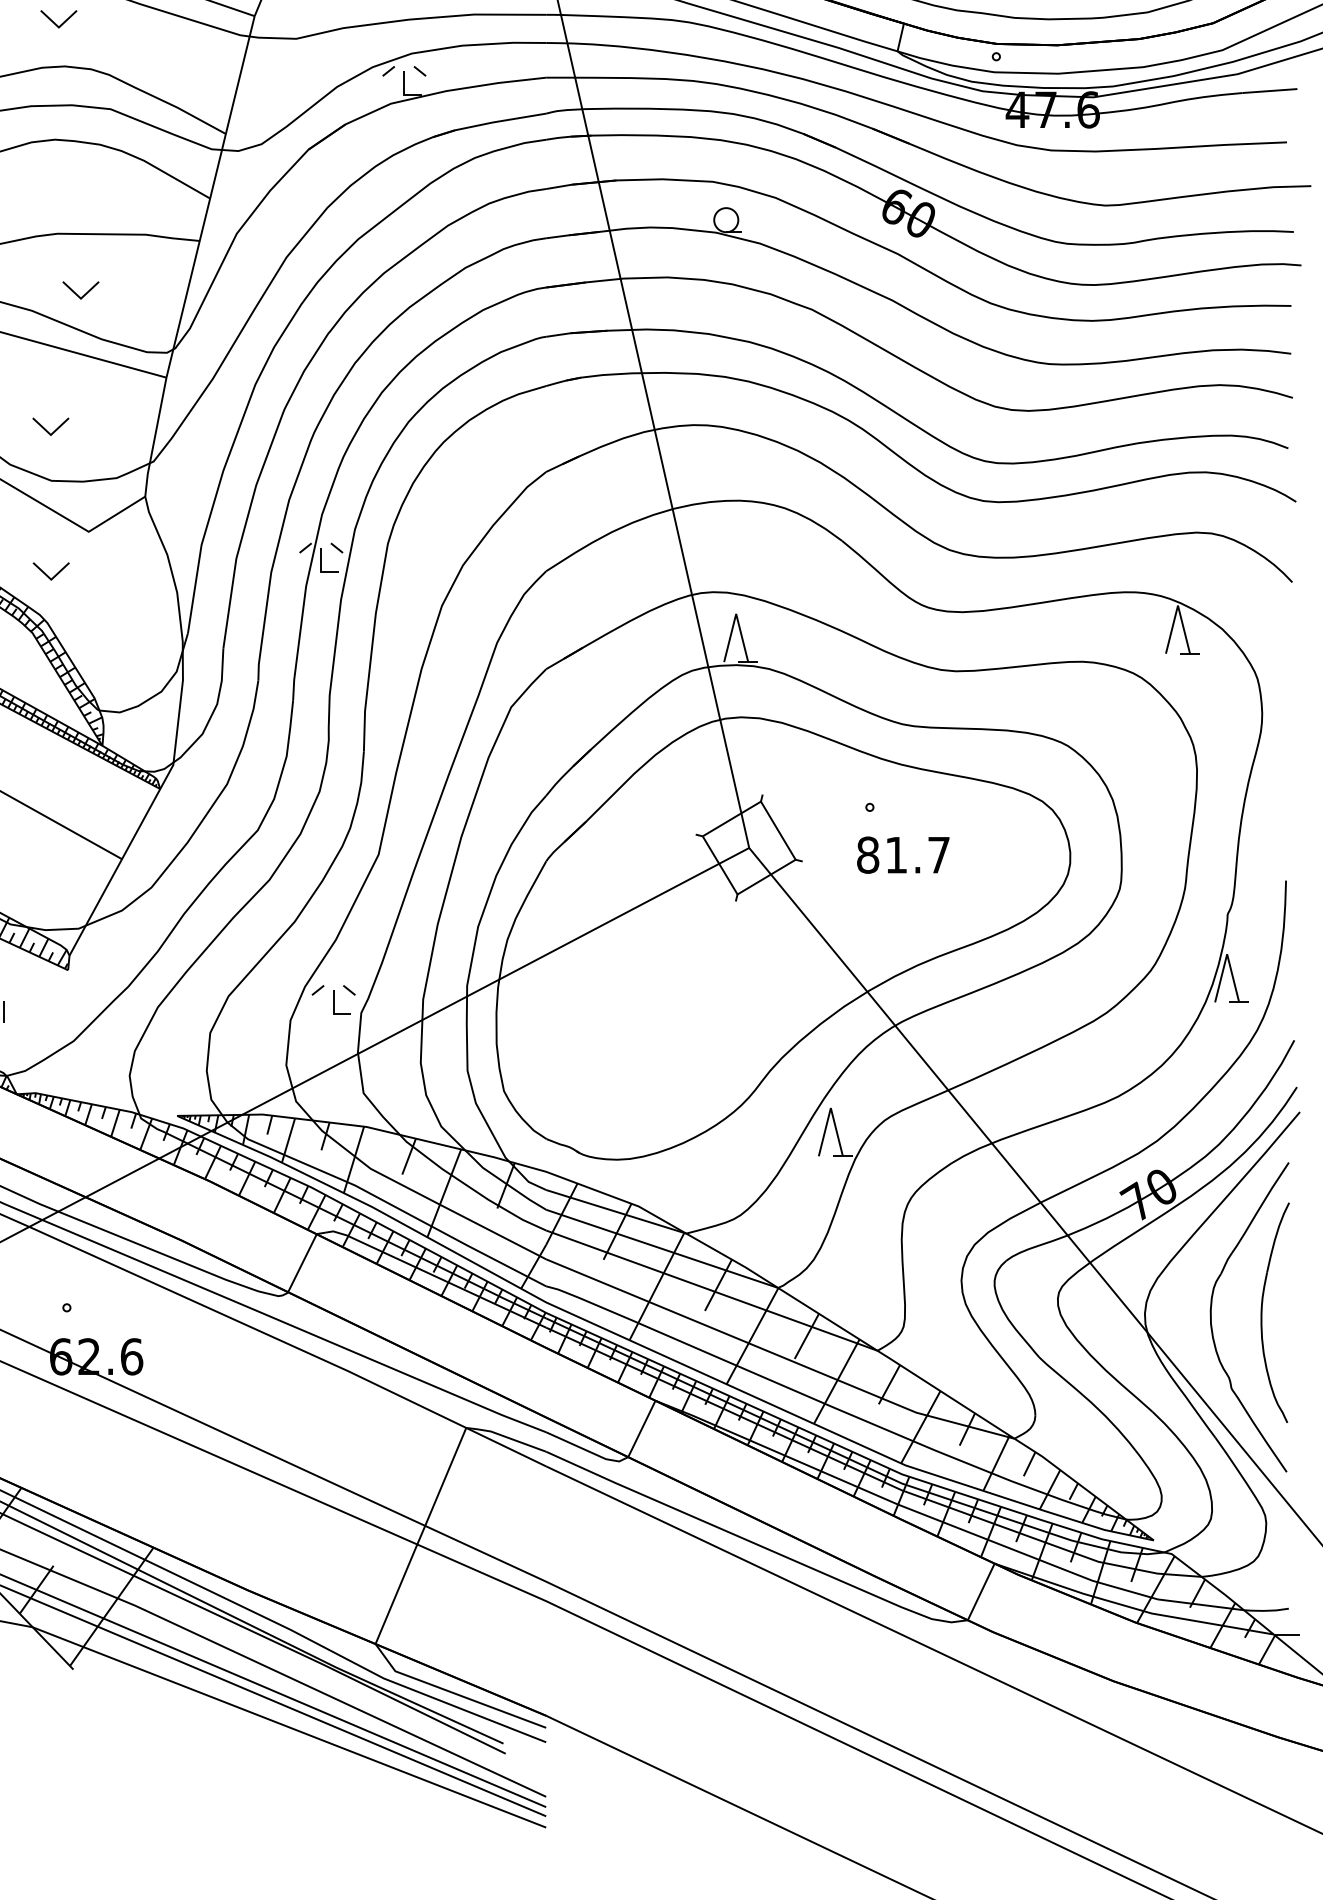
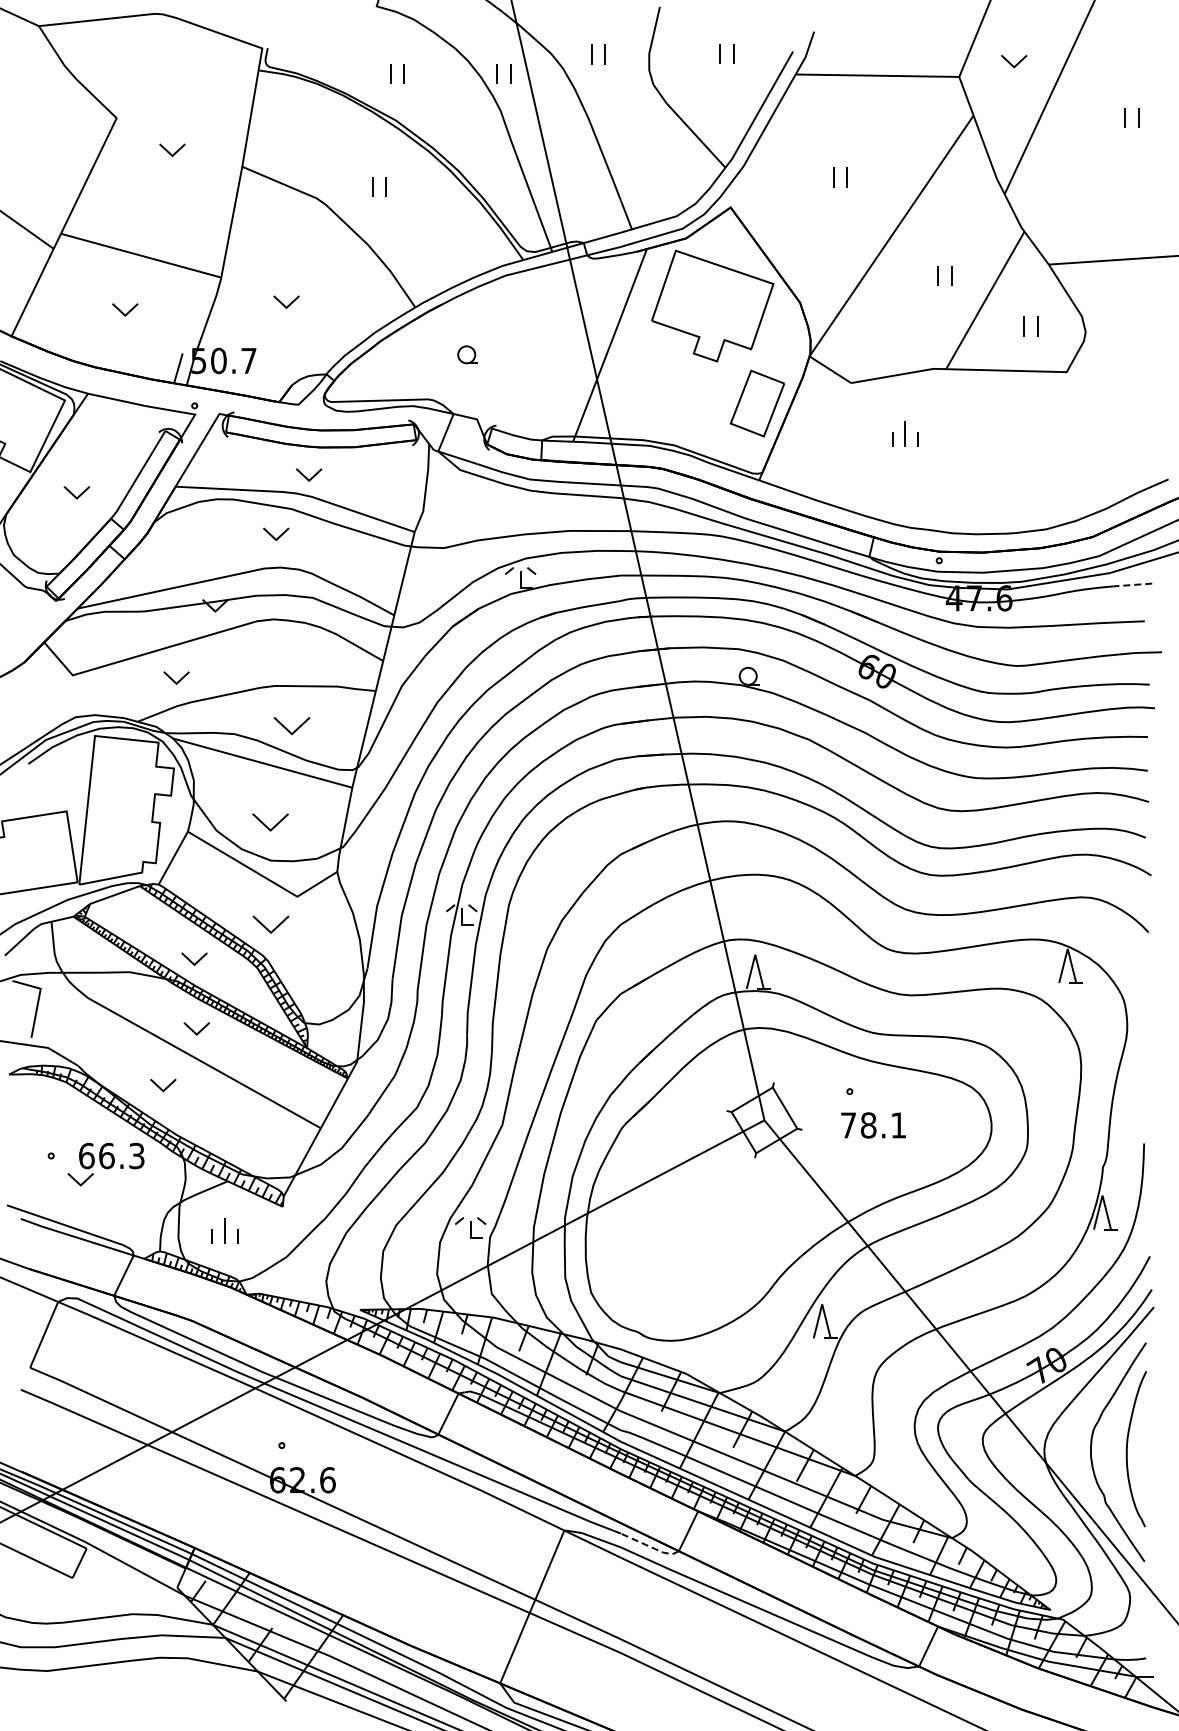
line: (1269, 91) -> (1132, 585), solid -> dashed
part: (80, 289) -> (291, 725), size x1.4
part: (50, 426) -> (270, 822), size x1.4
part: (50, 571) -> (270, 924), size x1.4
text: (903, 855) -> (873, 1125), 81.7 -> 78.1
line: (588, 1450) -> (650, 1546), solid -> dashed

